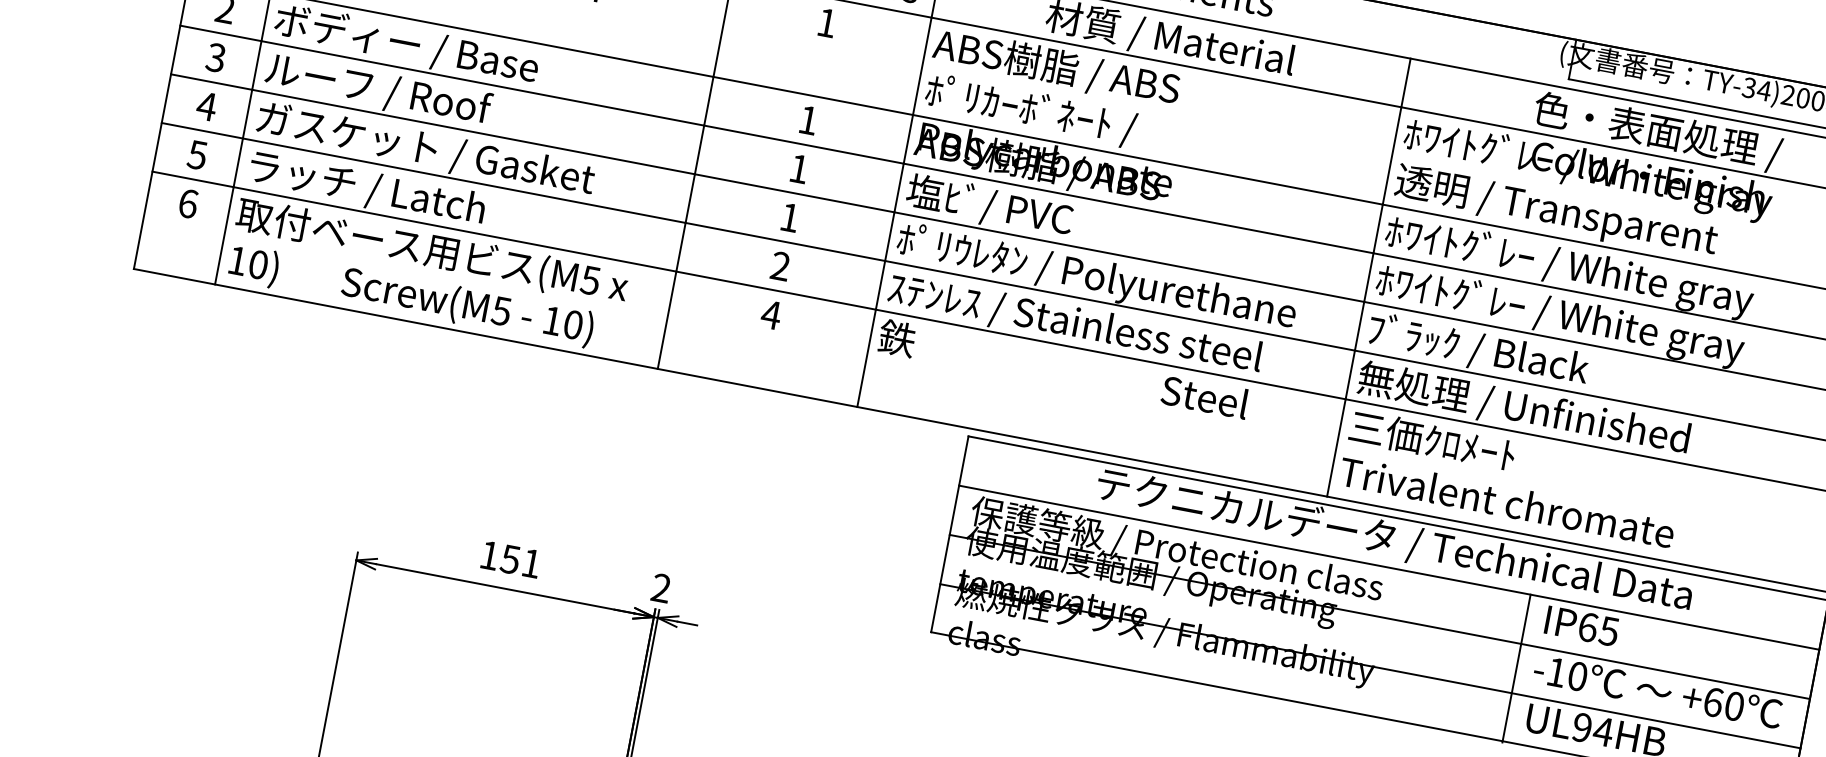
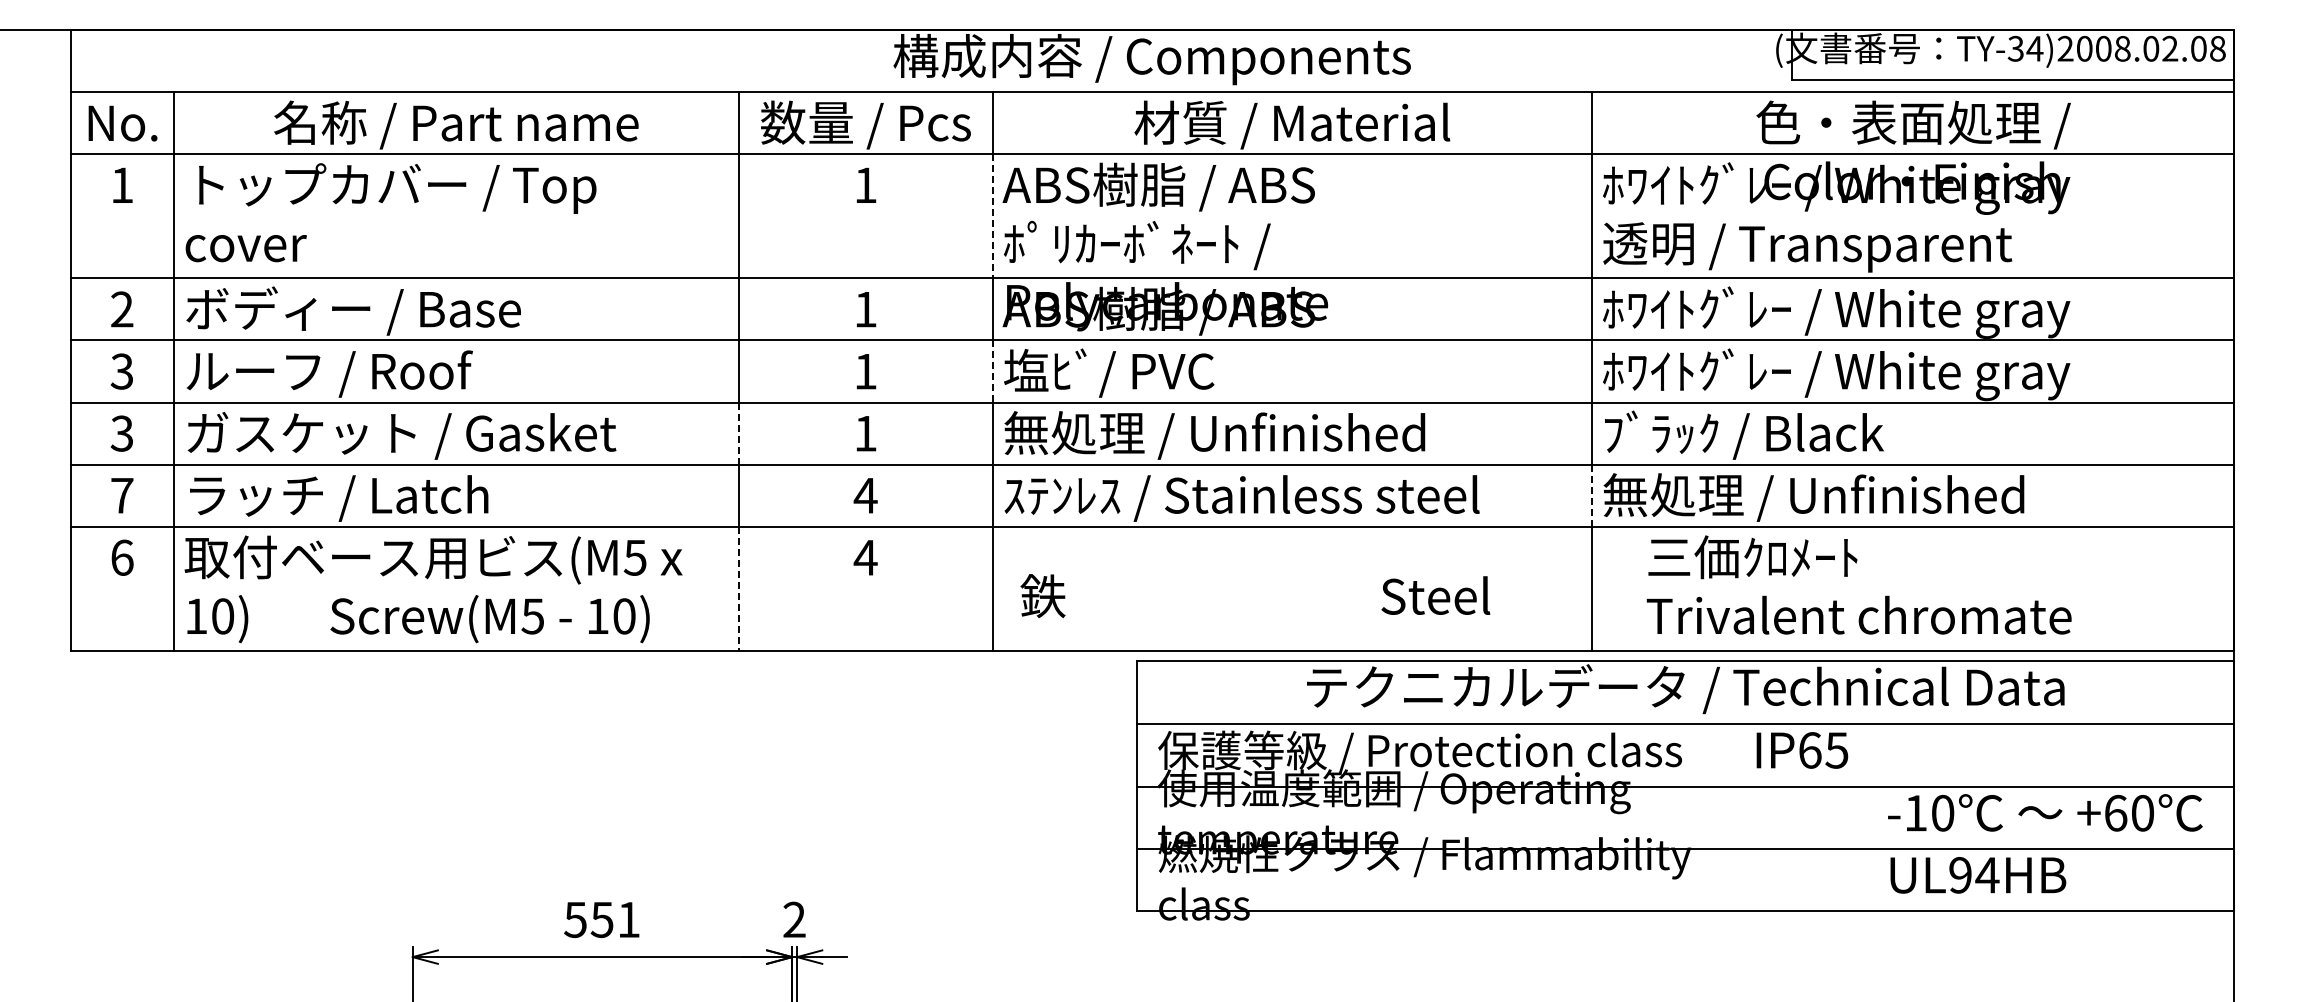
line: (922, 66) -> (993, 216), solid -> dashed
text: (207, 106) -> (122, 433), 4 -> 3
text: (197, 154) -> (121, 495), 5 -> 7
line: (899, 188) -> (993, 372), solid -> dashed
line: (689, 199) -> (738, 434), solid -> dashed
text: (780, 266) -> (865, 495), 2 -> 4
text: (1095, 278) -> (1256, 436), ﾎﾟﾘｳﾚﾀﾝ / Polyurethane -> 無処理 / Unfinished
line: (666, 320) -> (738, 589), solid -> dashed
text: (1063, 370) -> (1255, 596), moved
line: (1350, 375) -> (1592, 496), solid -> dashed
text: (1511, 477) -> (1858, 584), moved
text: (489, 556) -> (575, 920), 151 -> 551
text: (1582, 626) -> (1802, 750), moved
line: (1516, 668) -> (1865, 817), removed

